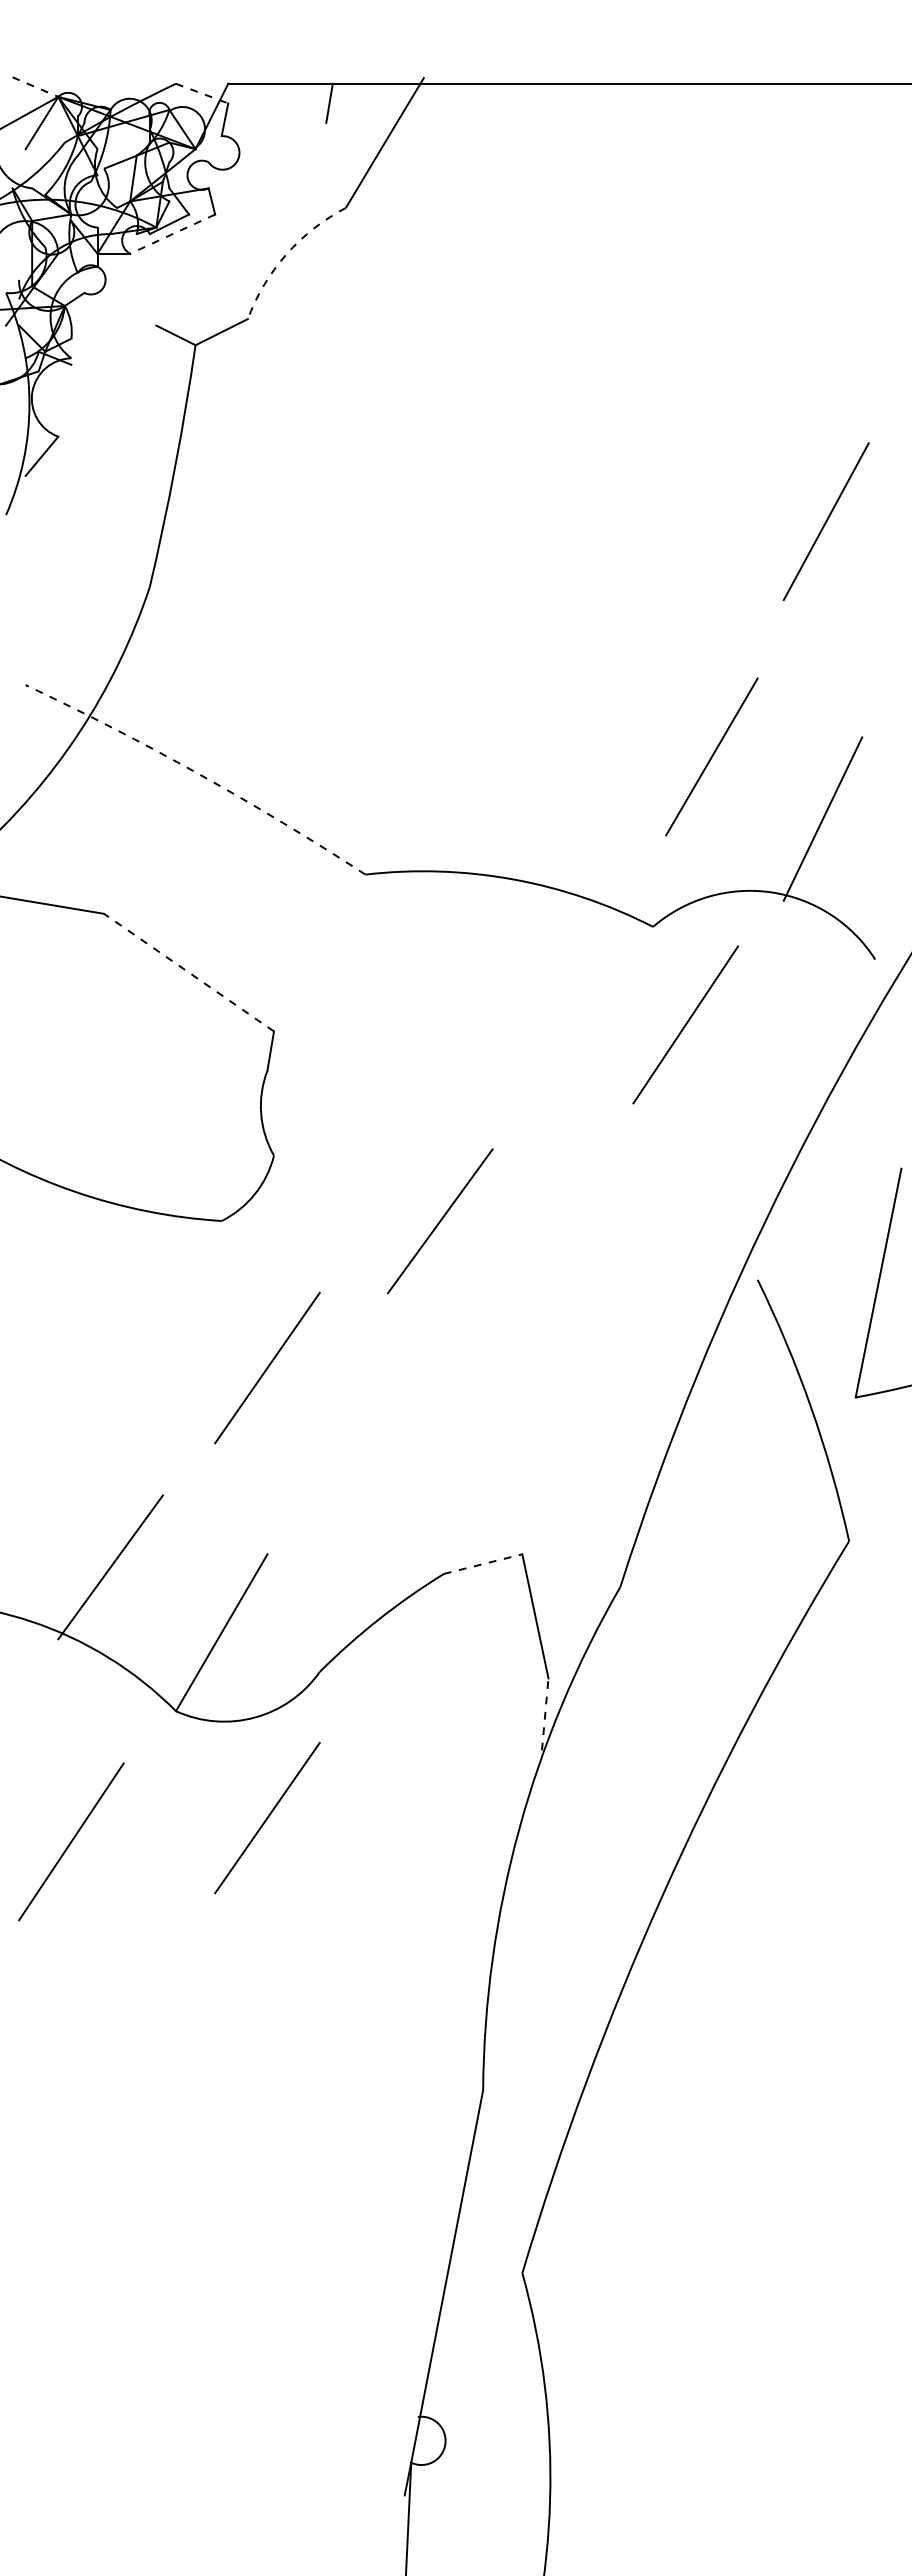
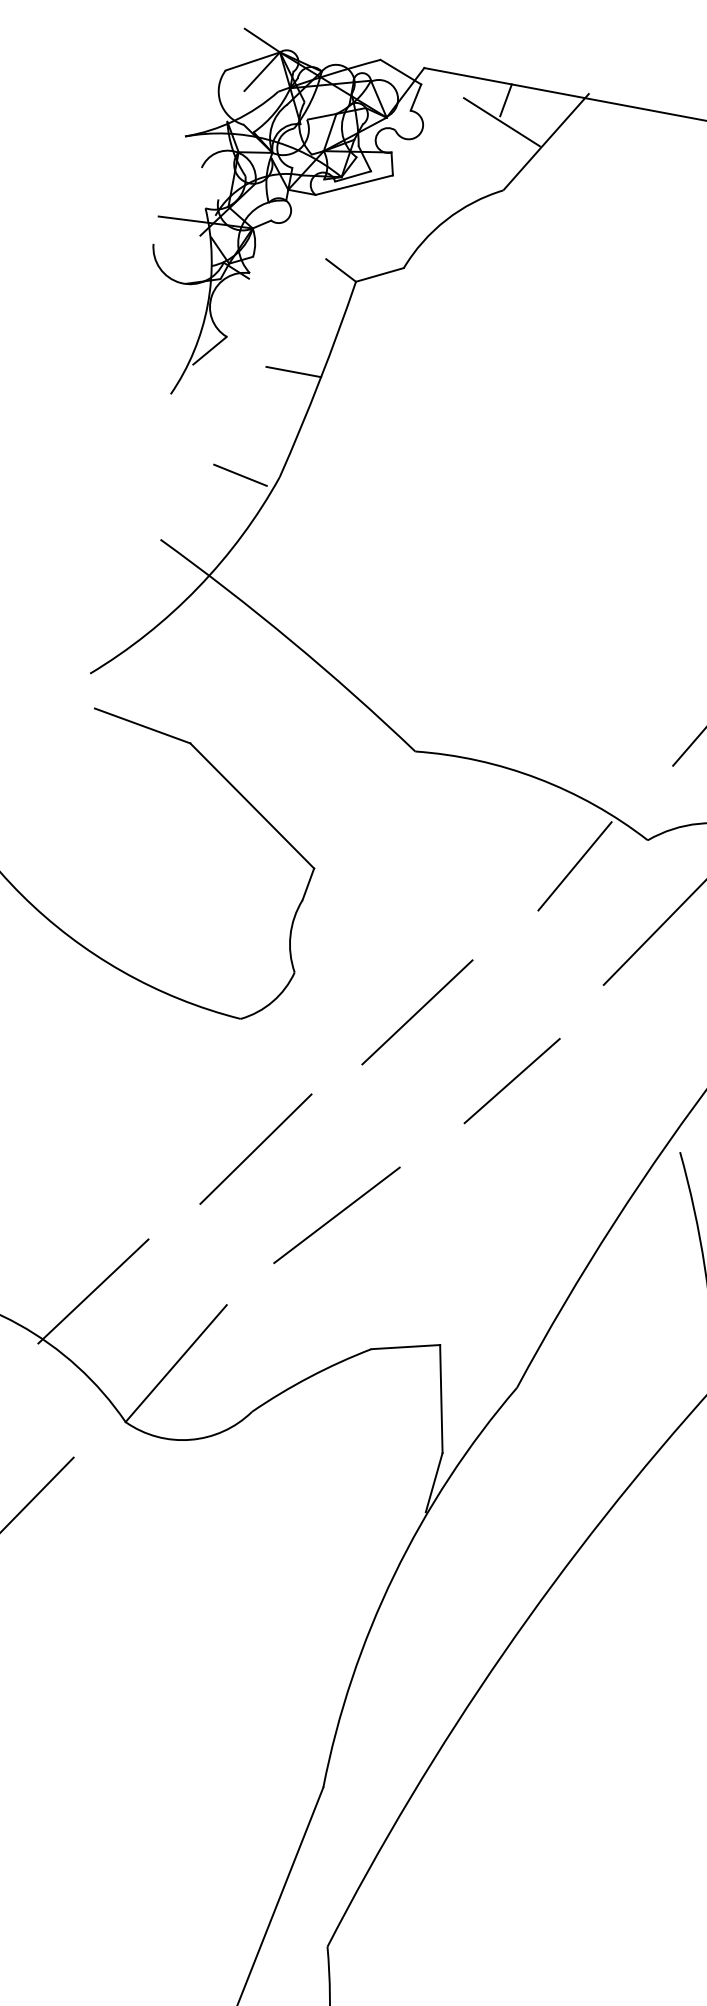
line: (35, 87) -> (262, 40), dashed -> solid
line: (202, 93) -> (401, 72), dashed -> solid
line: (329, 129) -> (501, 122), added
line: (172, 234) -> (354, 185), dashed -> solid
arc: (286, 254) -> (446, 220), dashed -> solid
line: (142, 462) -> (293, 371), added
line: (103, 593) -> (240, 475), added
arc: (198, 774) -> (291, 641), dashed -> solid
line: (188, 972) -> (251, 805), dashed -> solid
line: (574, 972) -> (574, 866), added
line: (440, 1221) -> (417, 1012), moved
line: (548, 1233) -> (512, 1080), added
line: (375, 1426) -> (337, 1215), added
line: (483, 1564) -> (406, 1347), dashed -> solid
line: (545, 1713) -> (434, 1481), dashed -> solid
line: (267, 1817) -> (185, 1525), removed

